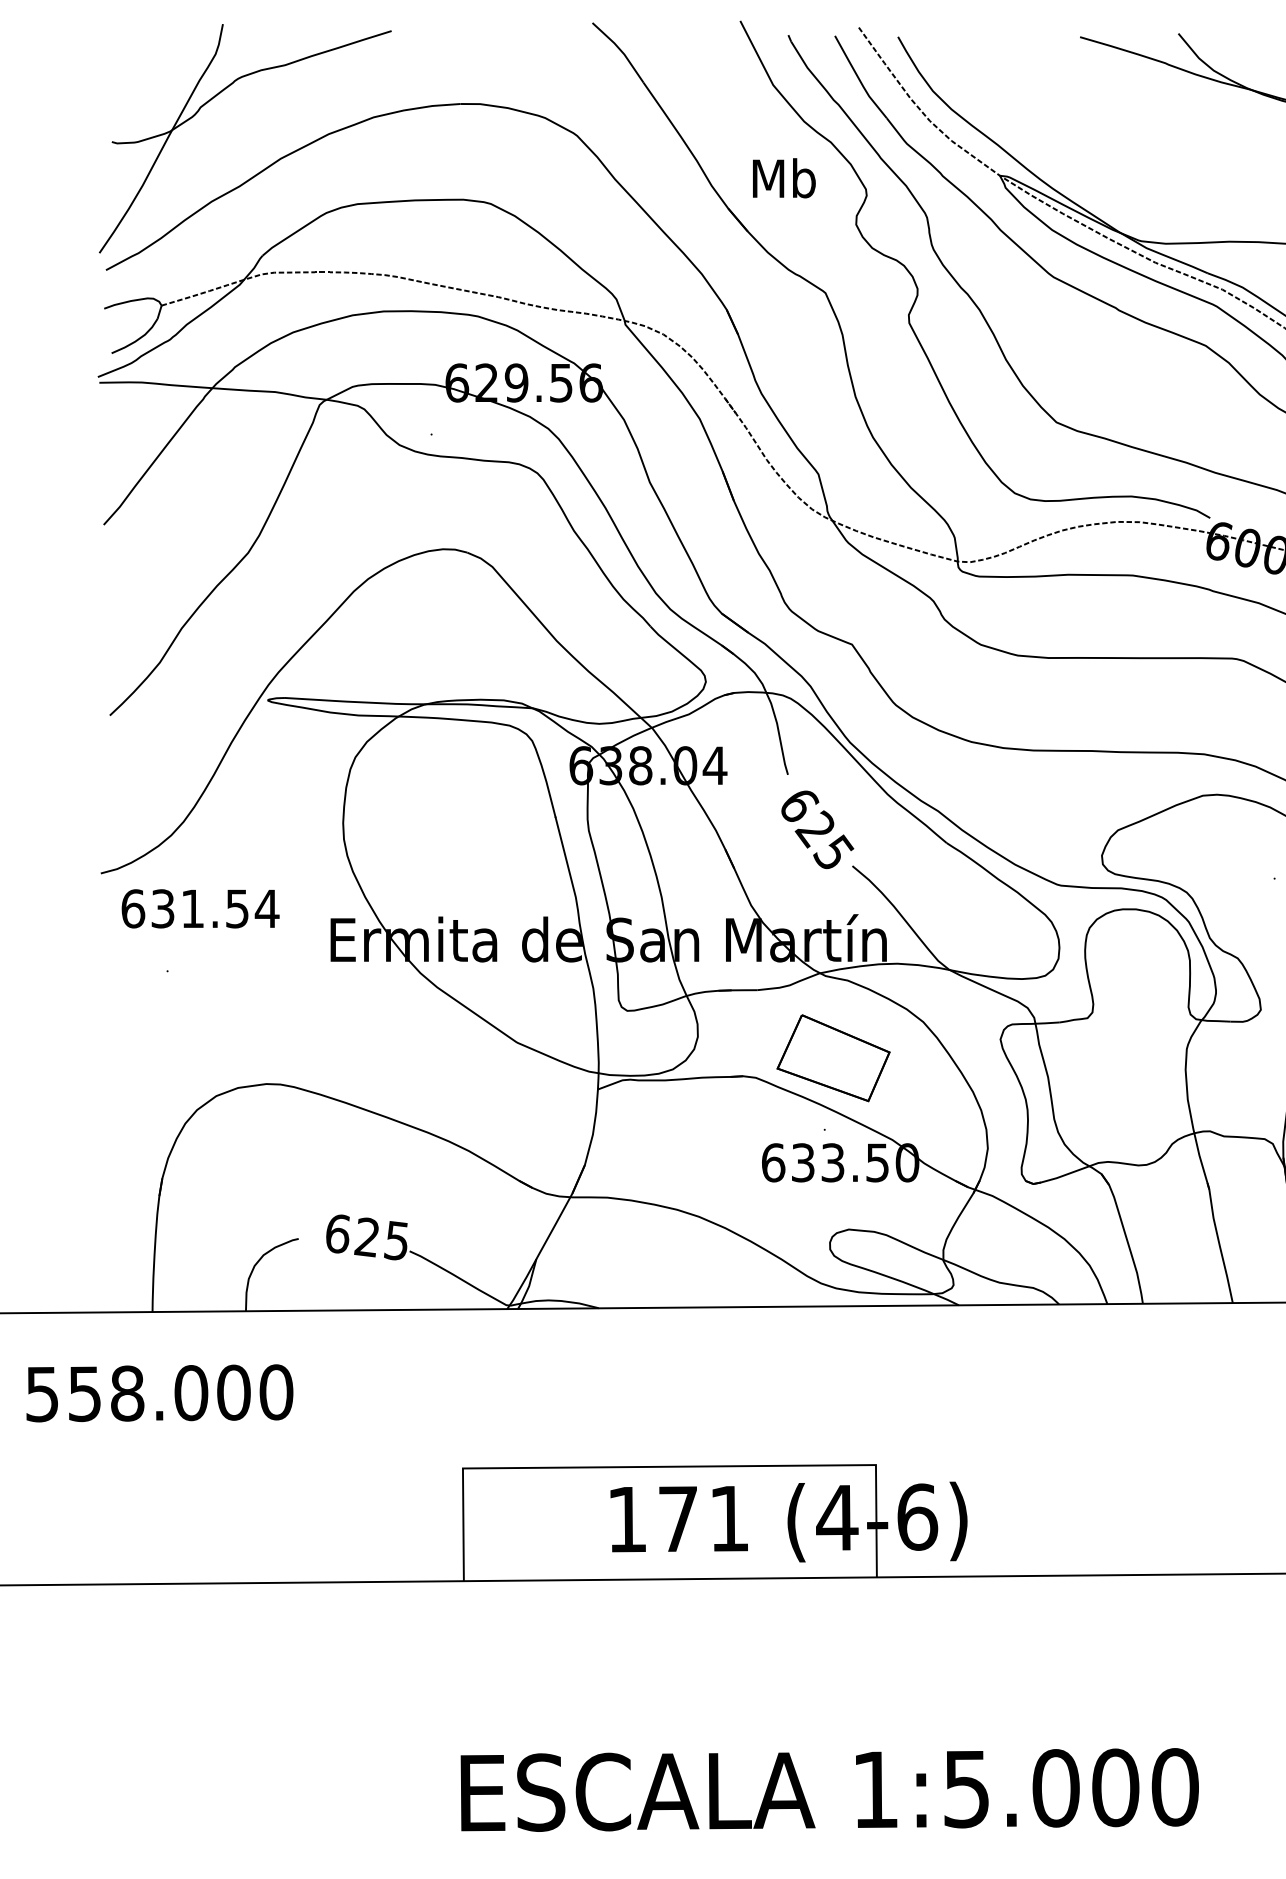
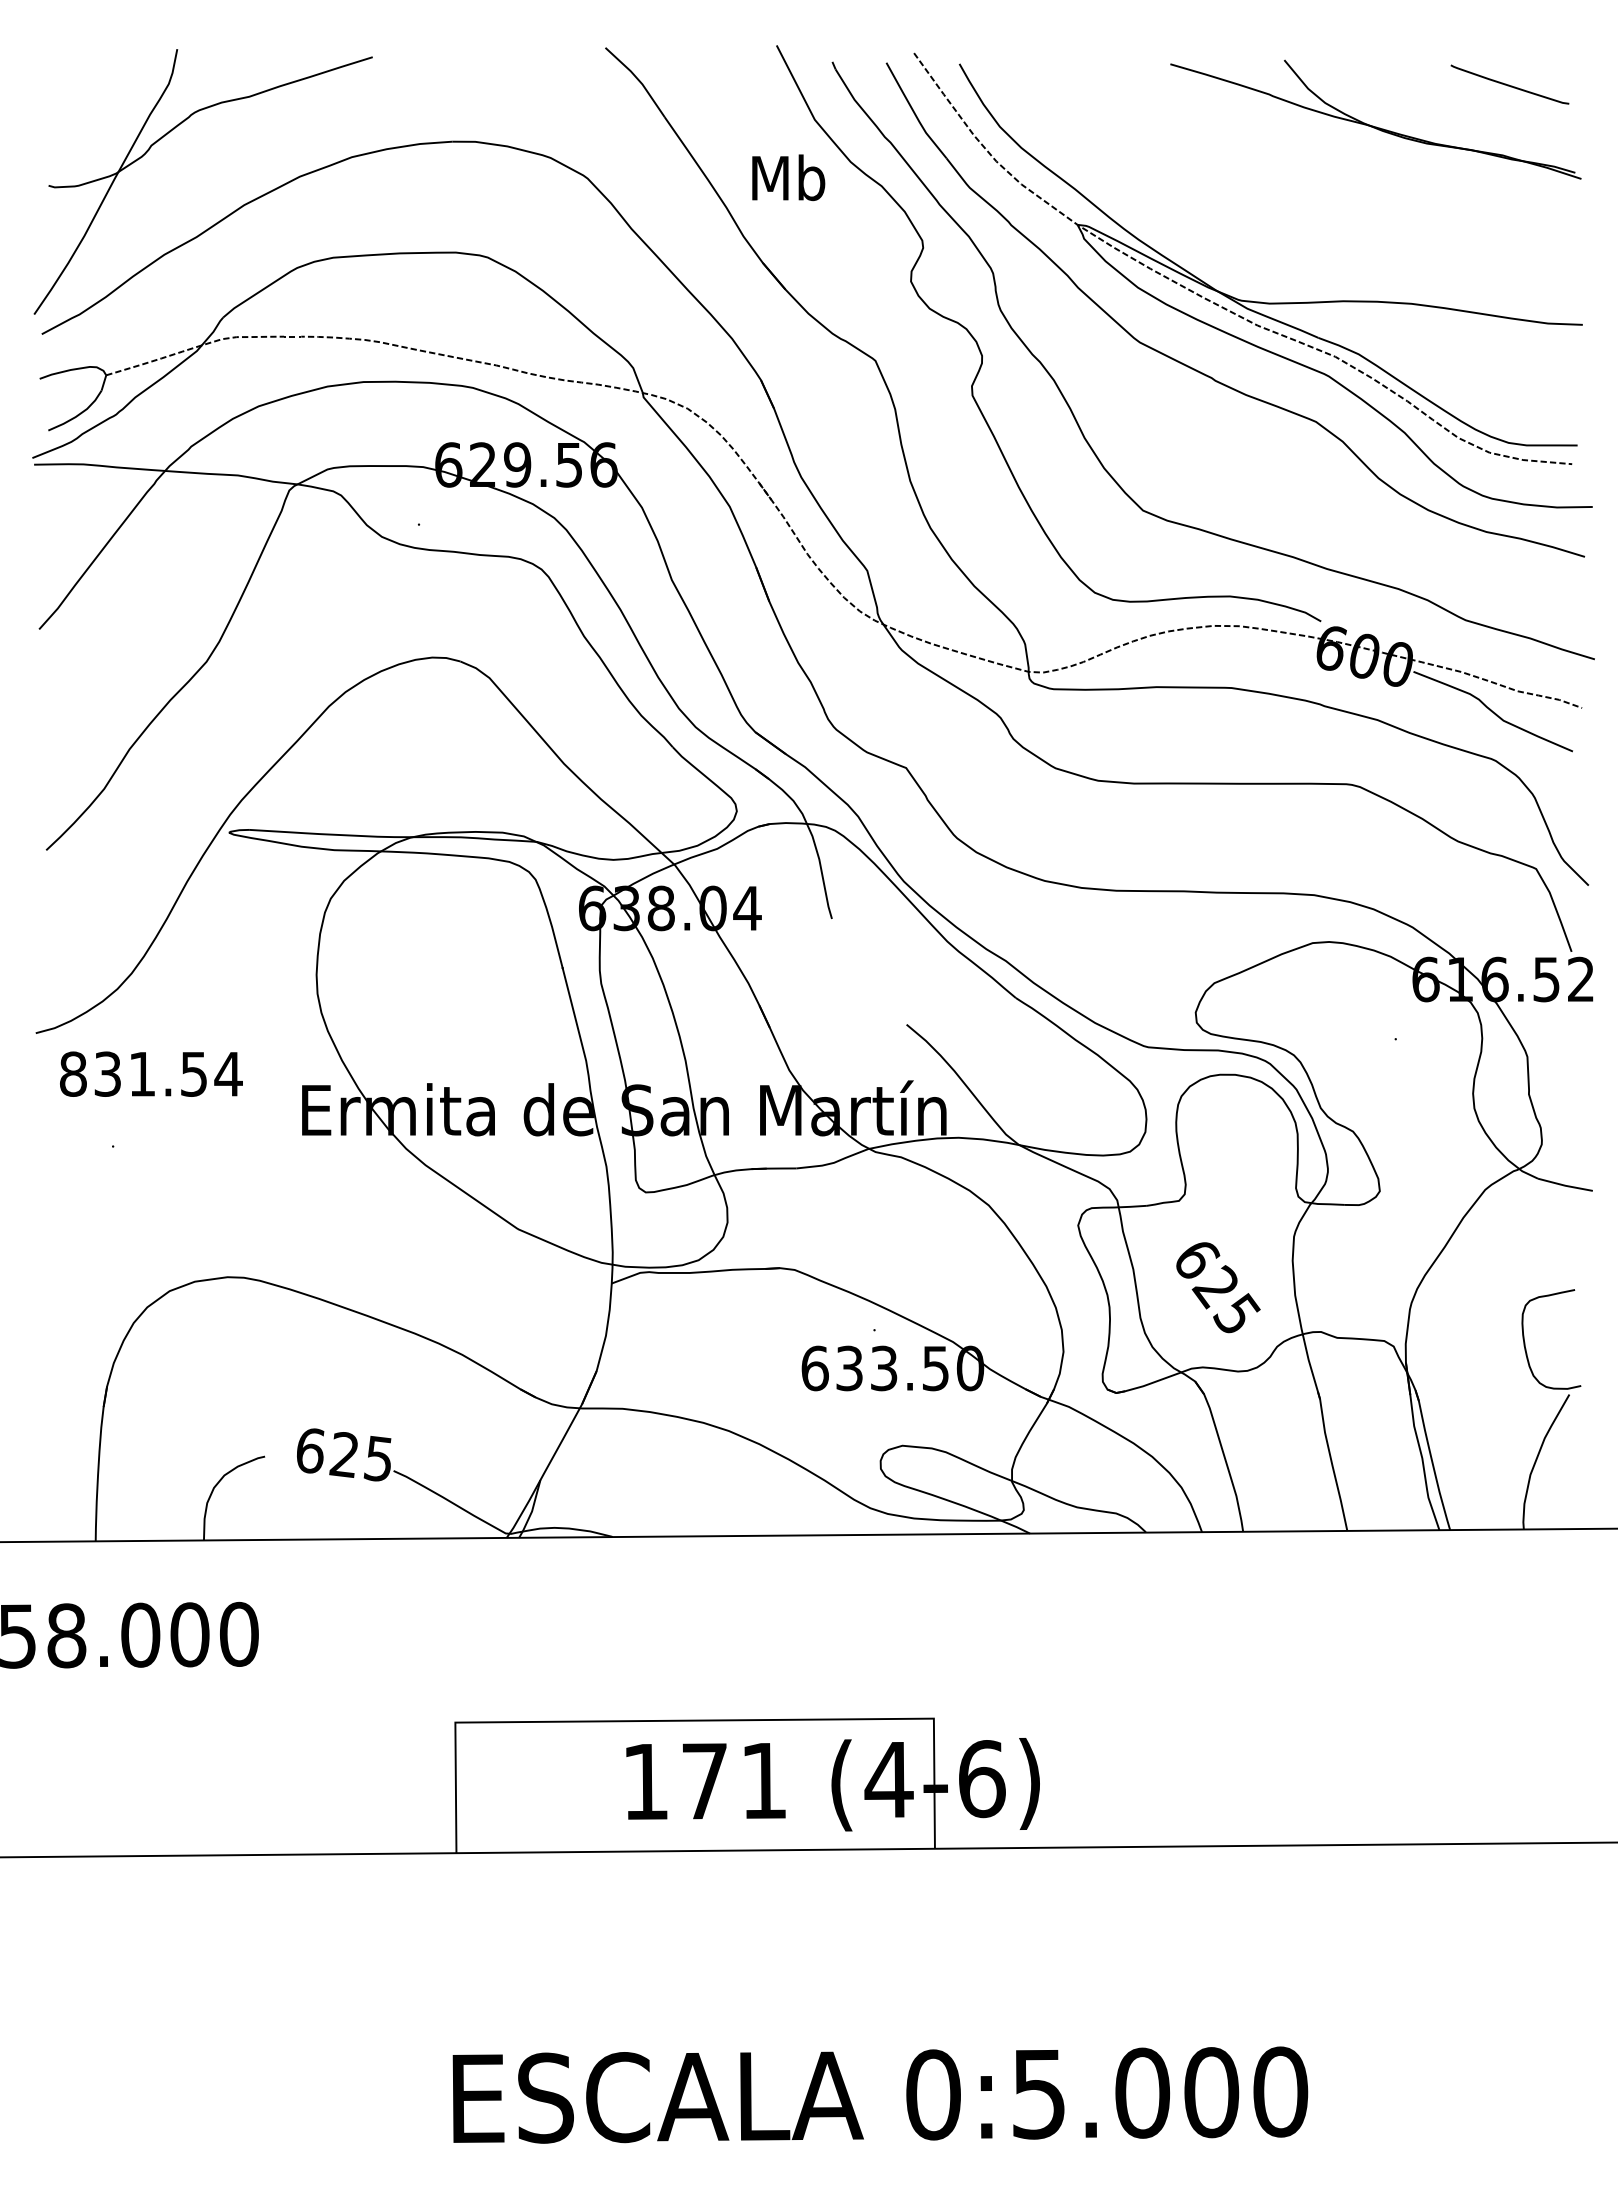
text: (784, 178) -> (788, 177), moved
text: (817, 829) -> (1218, 1287), moved
text: (133, 908) -> (73, 1073), 631.54 -> 831.54
part: (833, 1057) -> (884, 1246), removed
text: (875, 1789) -> (933, 2094), 1:5.000 -> 0:5.000

